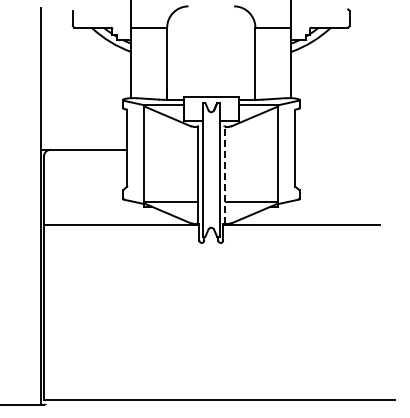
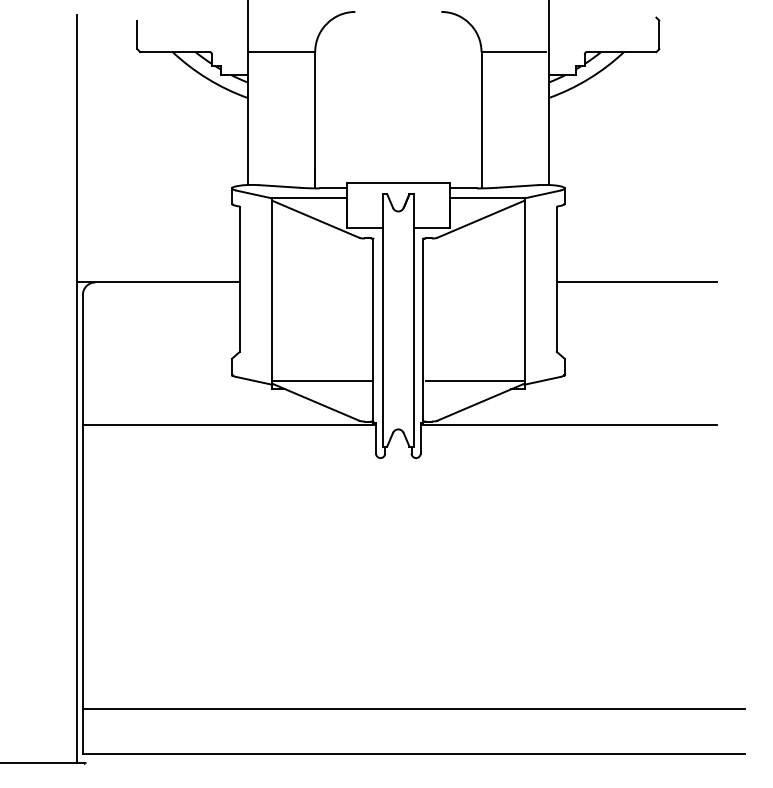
line: (337, 149) -> (636, 281), added
line: (224, 175) -> (423, 330), dashed -> solid
line: (219, 375) -> (413, 707), added

